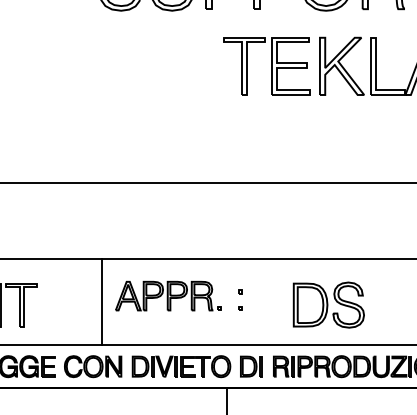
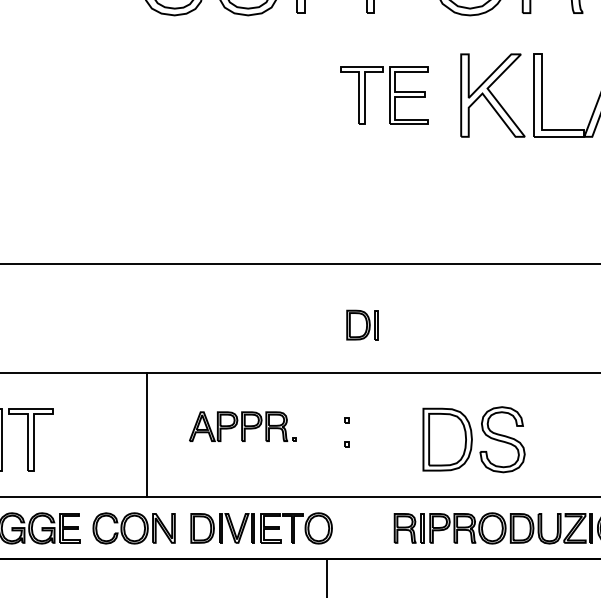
part: (266, 66) -> (384, 95), size x0.7
part: (168, 295) -> (242, 425), size x0.7
part: (251, 366) -> (362, 324), moved

